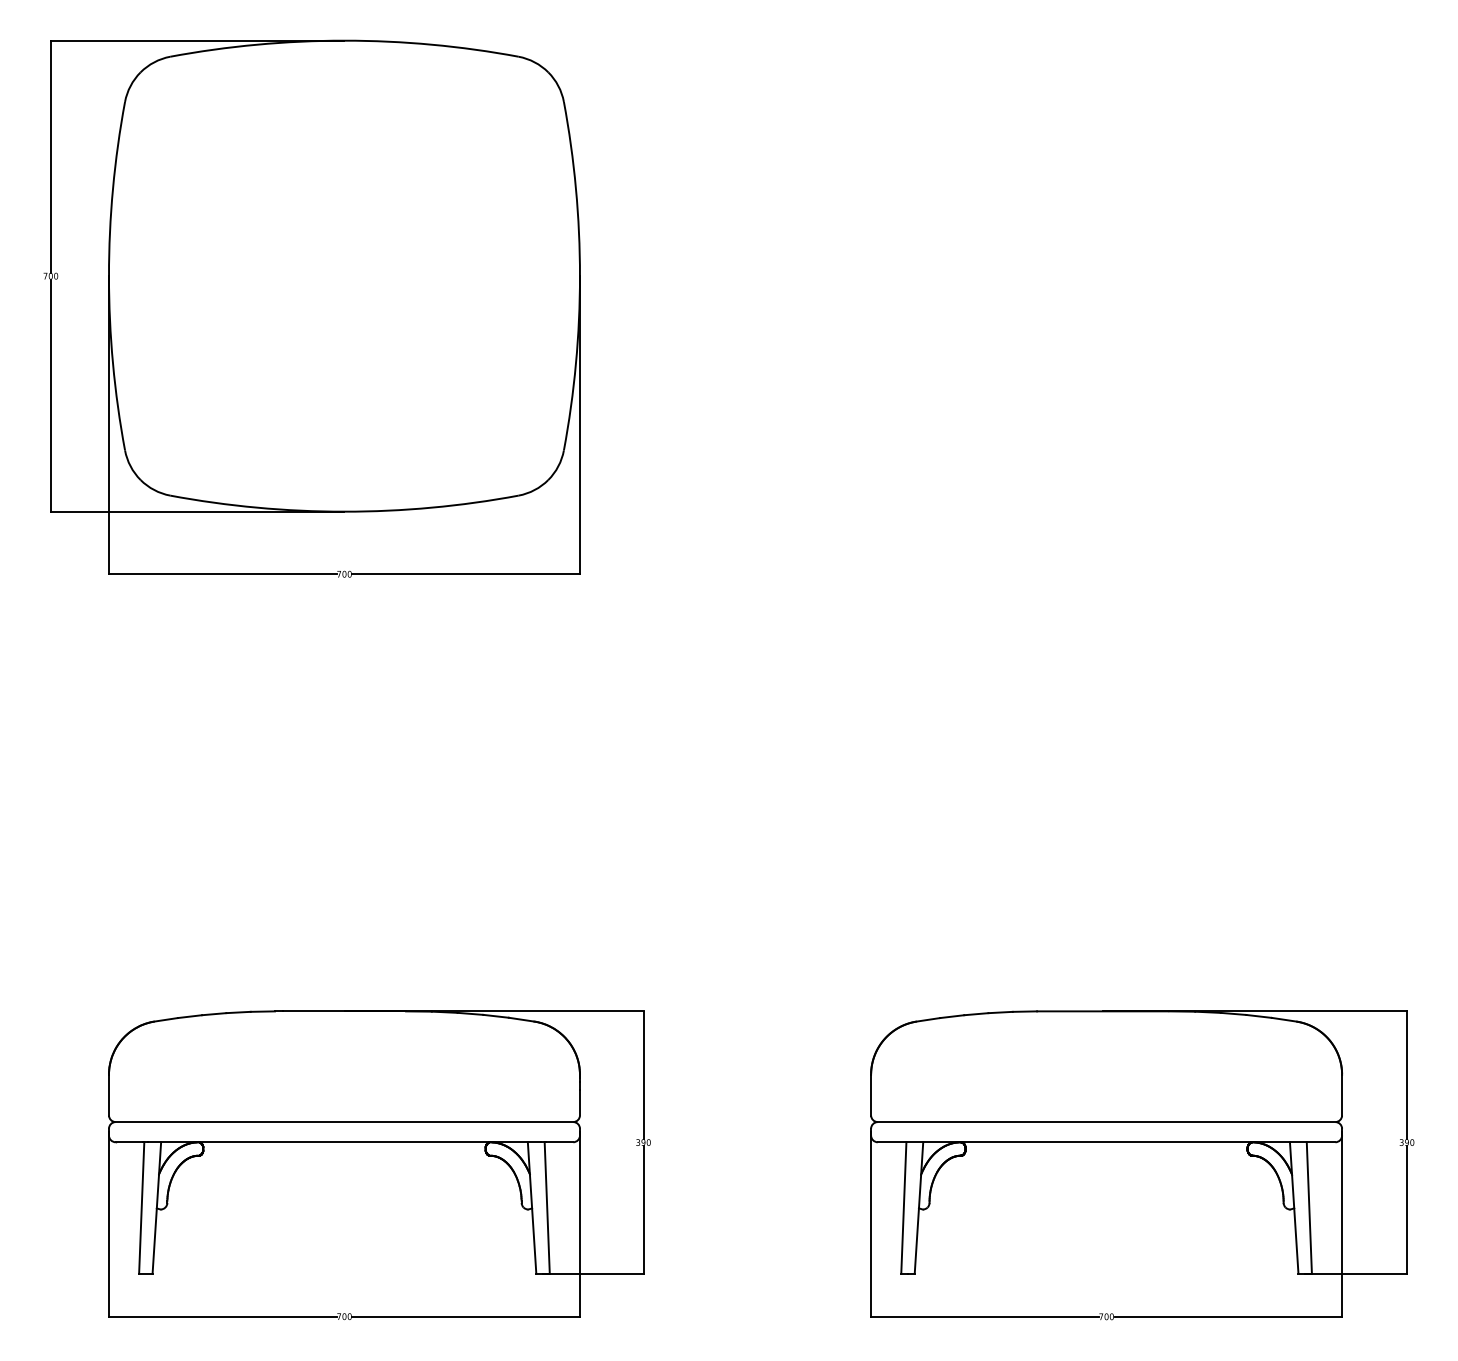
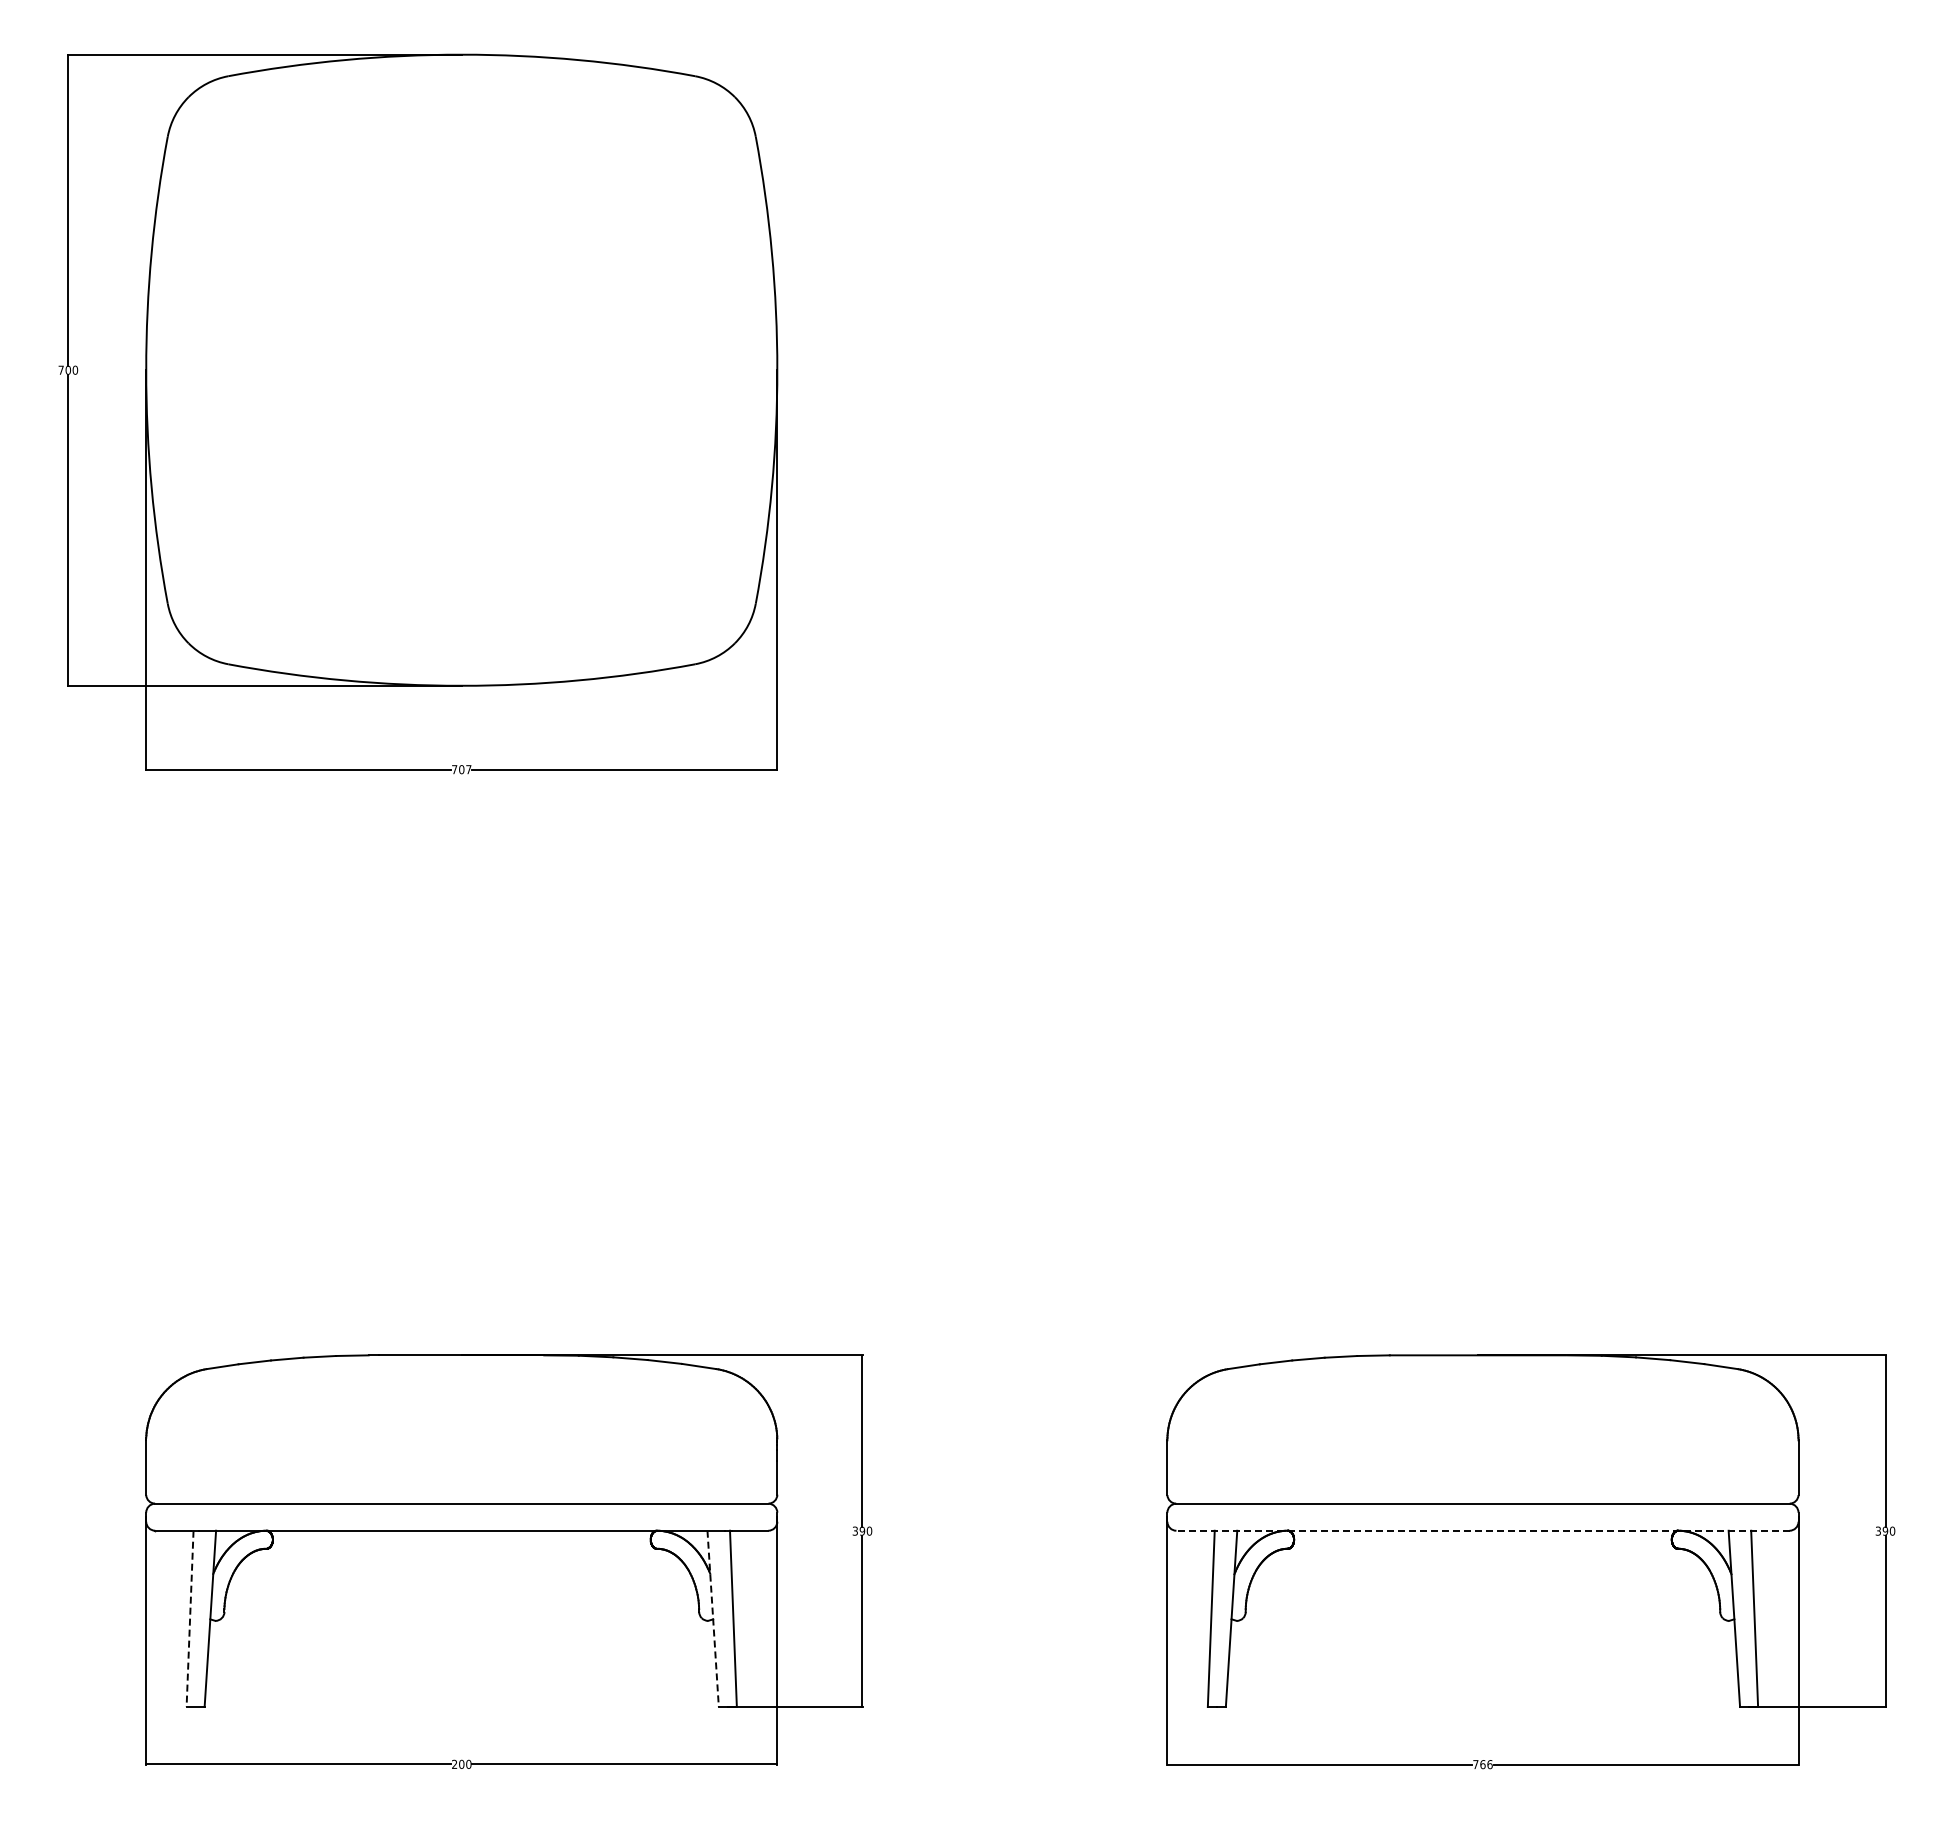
text: (349, 574) -> (468, 769), 700 -> 707
line: (1106, 1142) -> (1482, 1530), solid -> dashed
line: (142, 1208) -> (190, 1619), solid -> dashed
line: (532, 1208) -> (713, 1619), solid -> dashed
text: (339, 1315) -> (454, 1763), 700 -> 200
text: (1109, 1316) -> (1486, 1764), 700 -> 766

